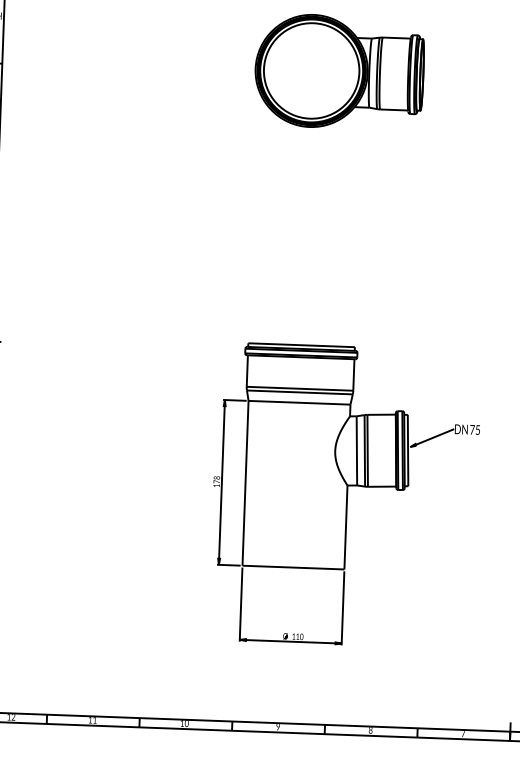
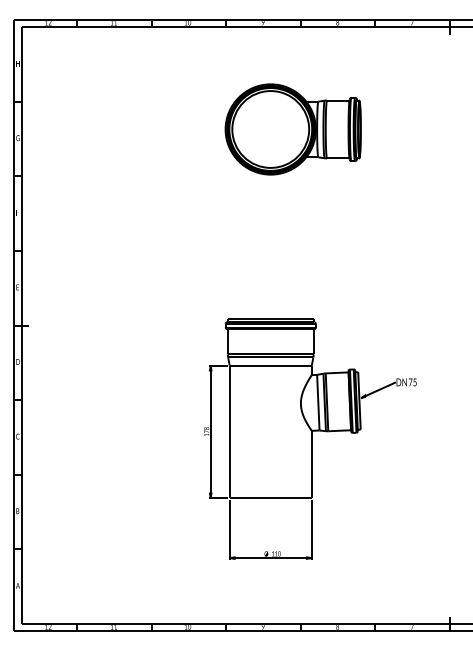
part: (338, 71) -> (292, 129), moved

